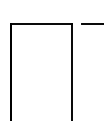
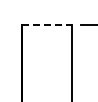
line: (41, 23) -> (47, 24), solid -> dashed

